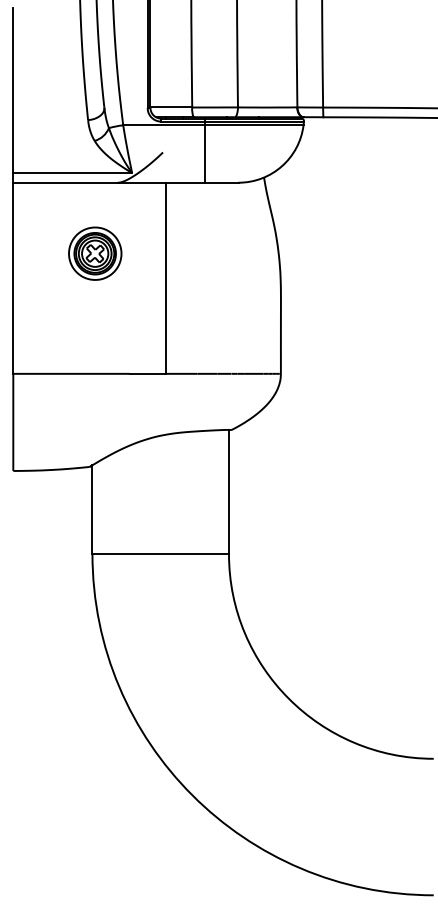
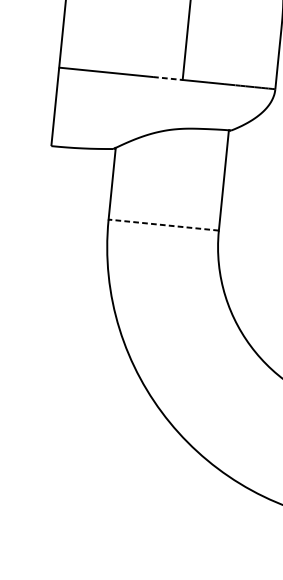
line: (148, 373) -> (168, 78), solid -> dashed
line: (160, 554) -> (163, 225), solid -> dashed

